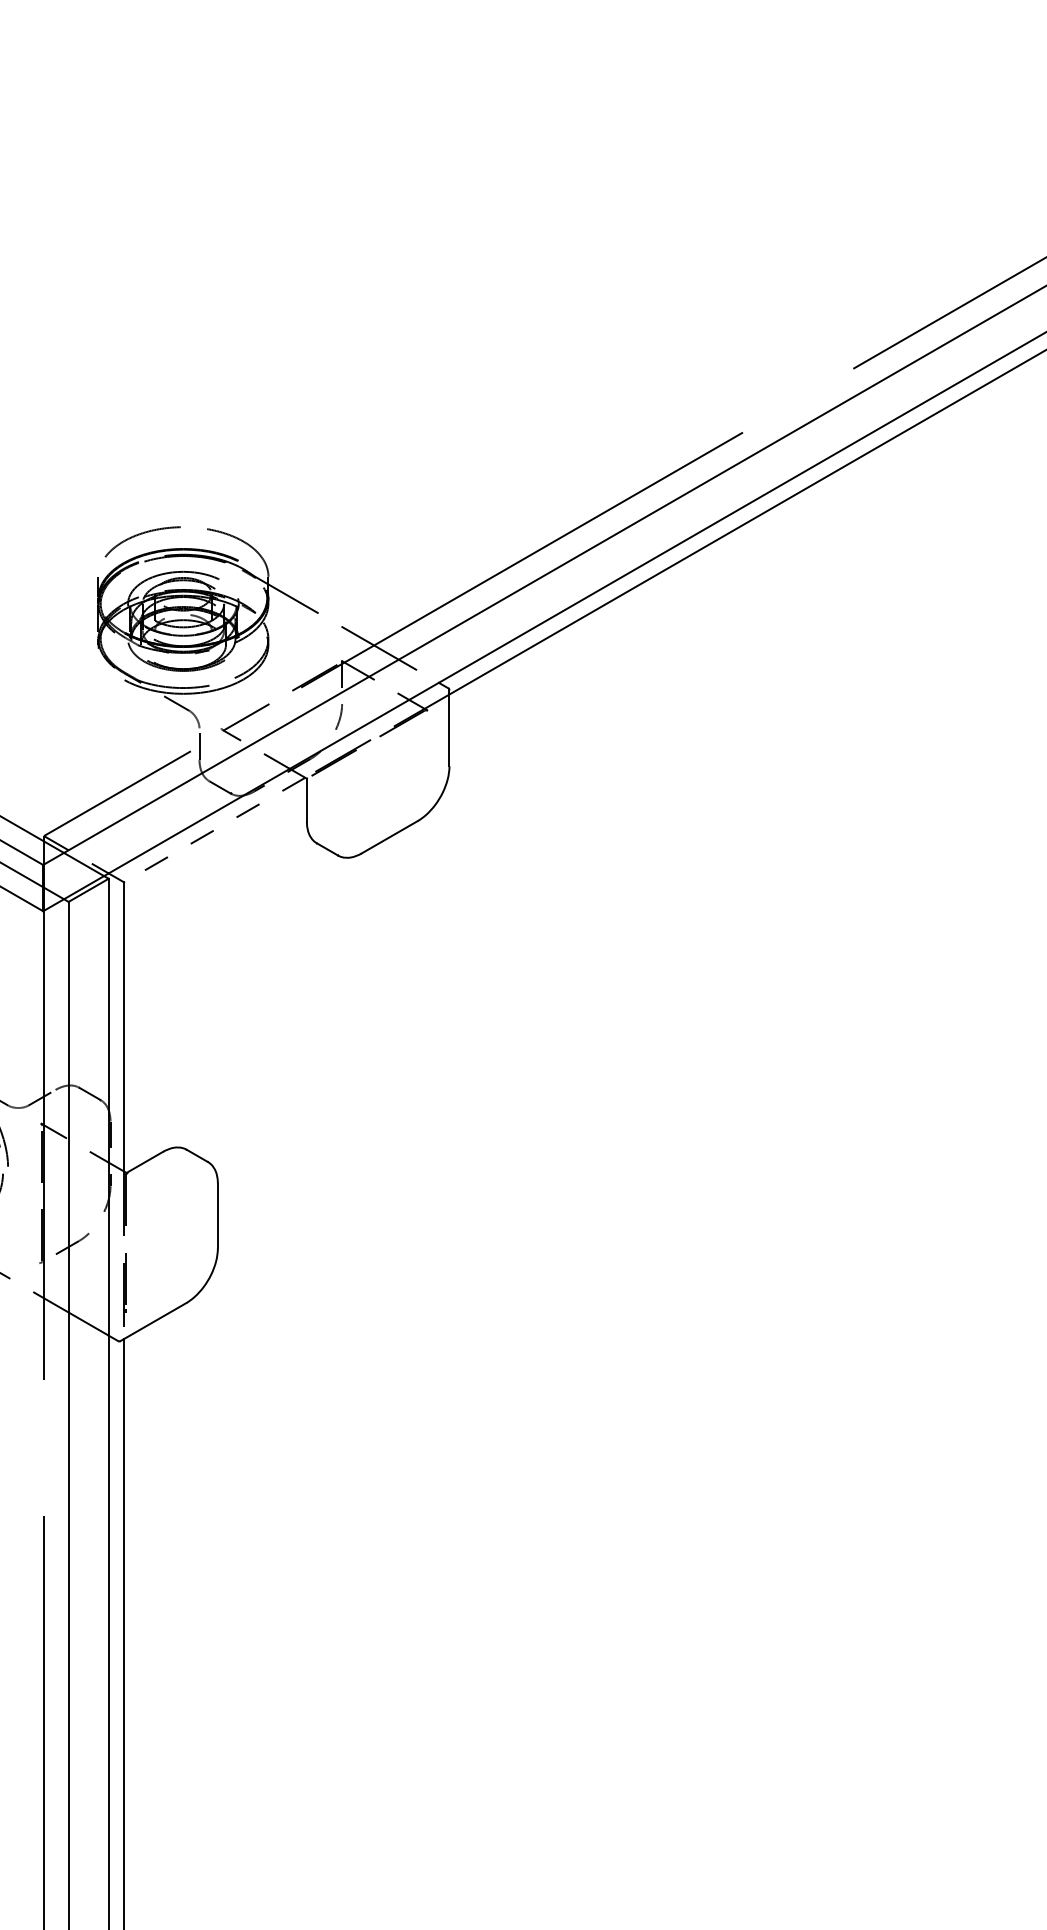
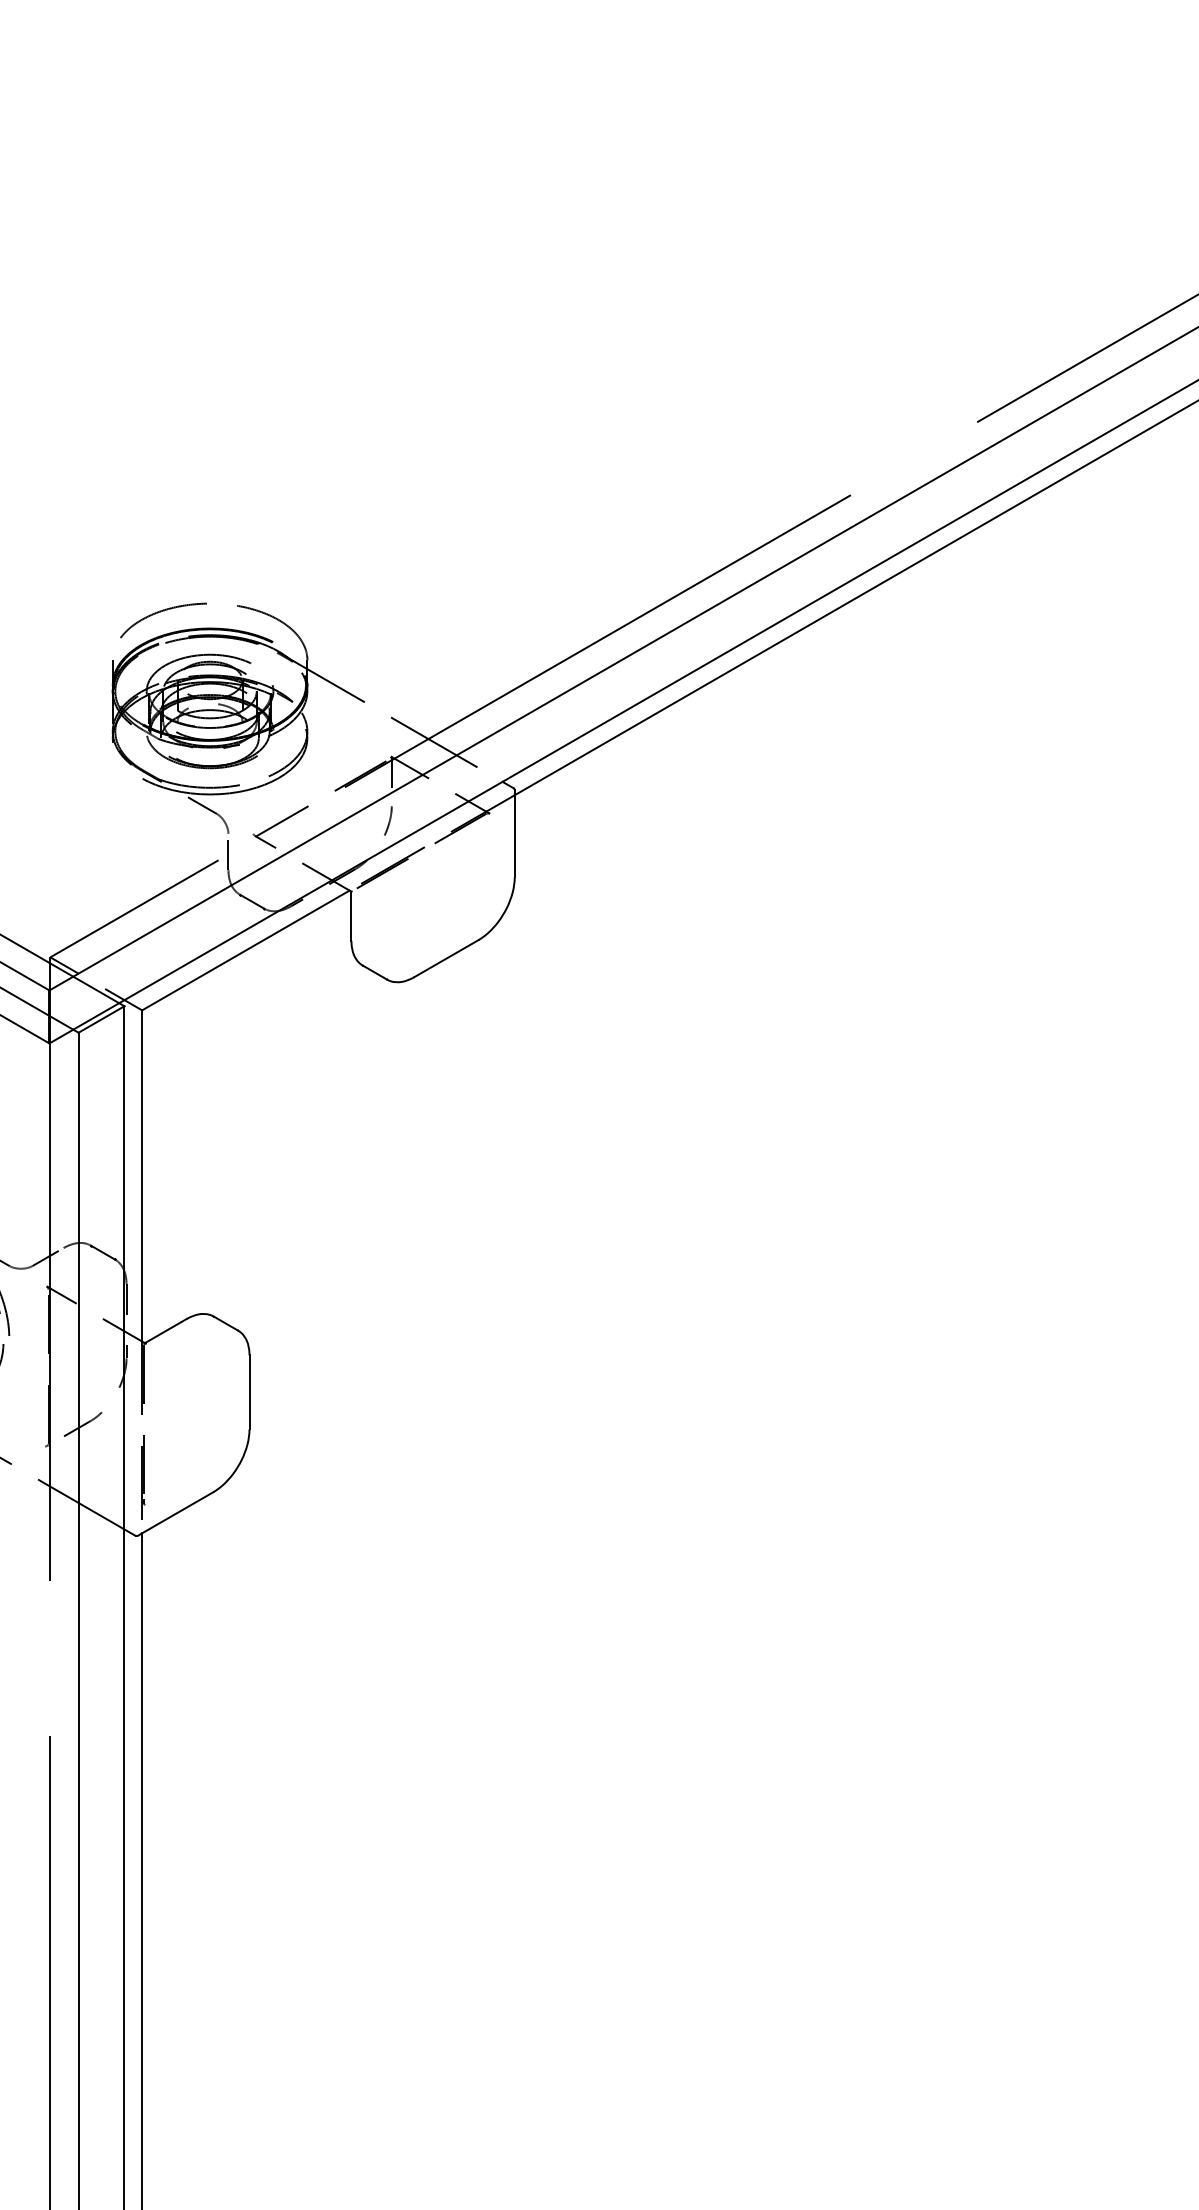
line: (214, 830) -> (245, 950), dashed -> solid

